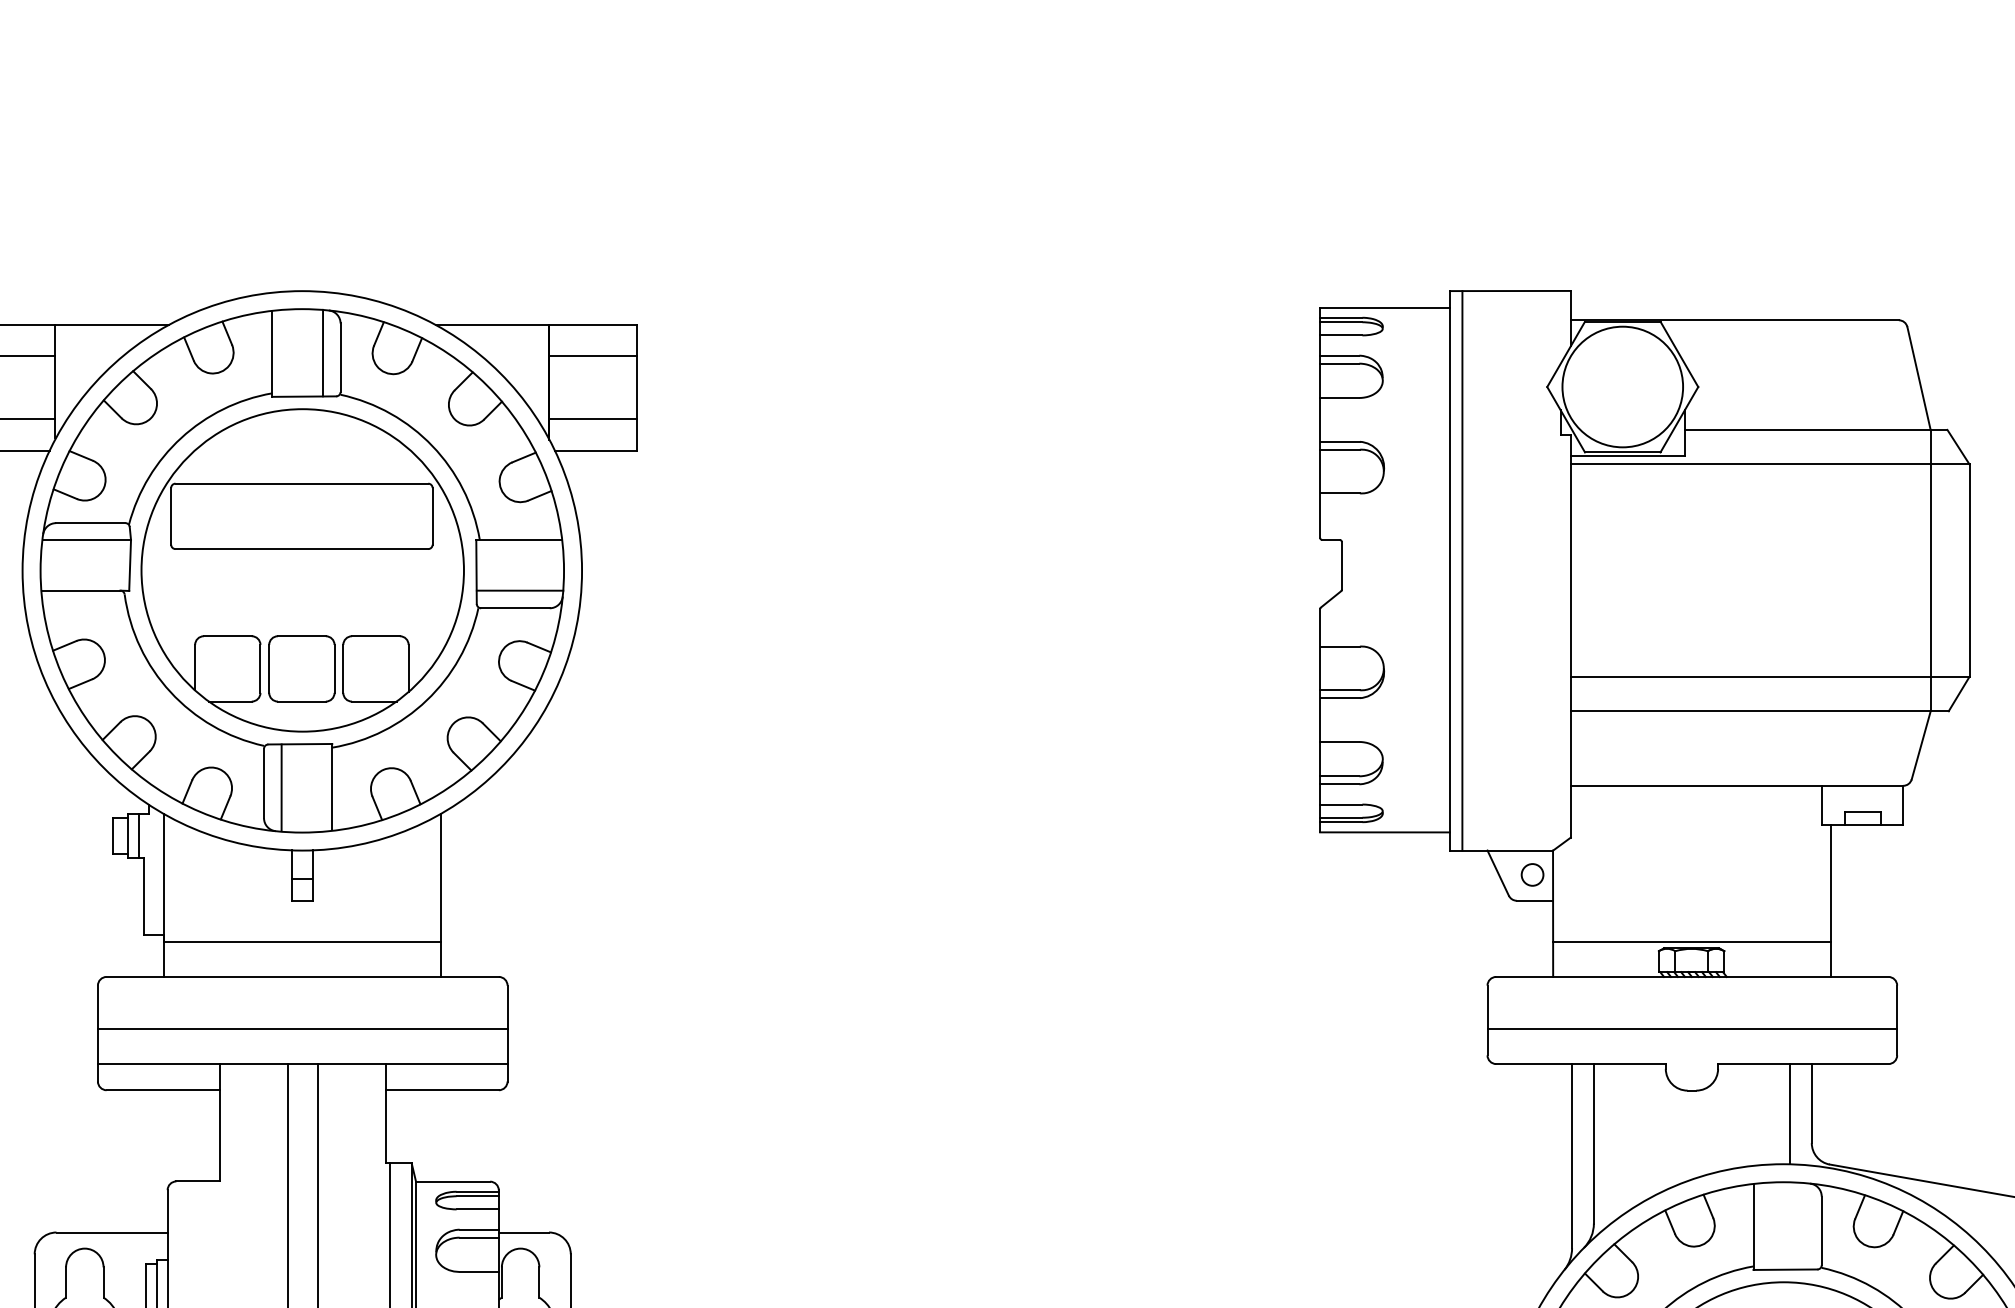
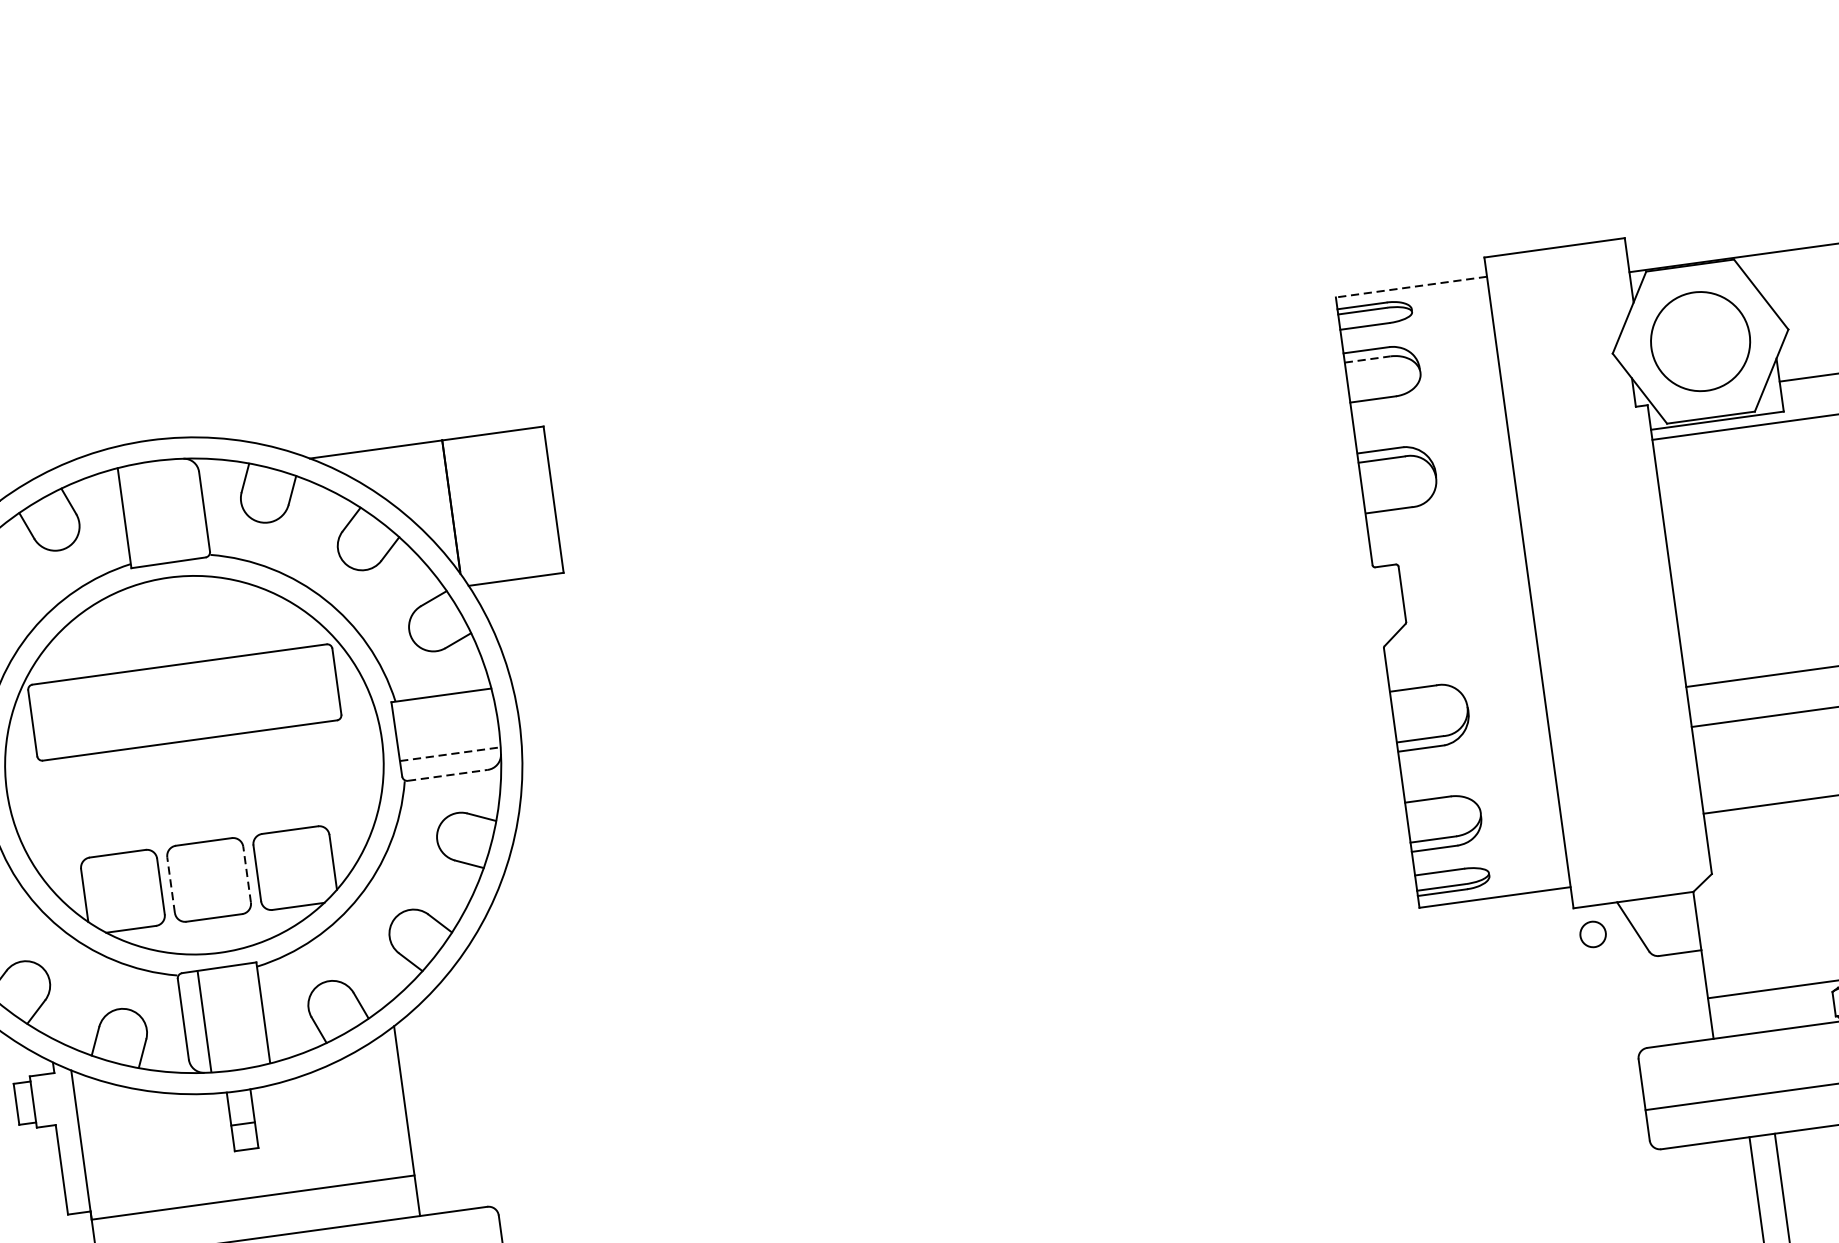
line: (1385, 307) -> (1411, 286), solid -> dashed
line: (322, 352) -> (182, 508), removed
line: (592, 356) -> (497, 470), removed
line: (1339, 363) -> (1367, 359), solid -> dashed
circle: (1622, 386) -> (1700, 341), size x0.7
line: (592, 419) -> (507, 543), removed
line: (1462, 570) -> (1543, 580), removed
line: (520, 590) -> (450, 753), solid -> dashed
line: (515, 608) -> (447, 775), solid -> dashed
line: (269, 668) -> (171, 884), solid -> dashed
line: (334, 668) -> (246, 874), solid -> dashed
line: (139, 836) -> (46, 1100), removed
circle: (1532, 874) -> (1592, 933), moved

